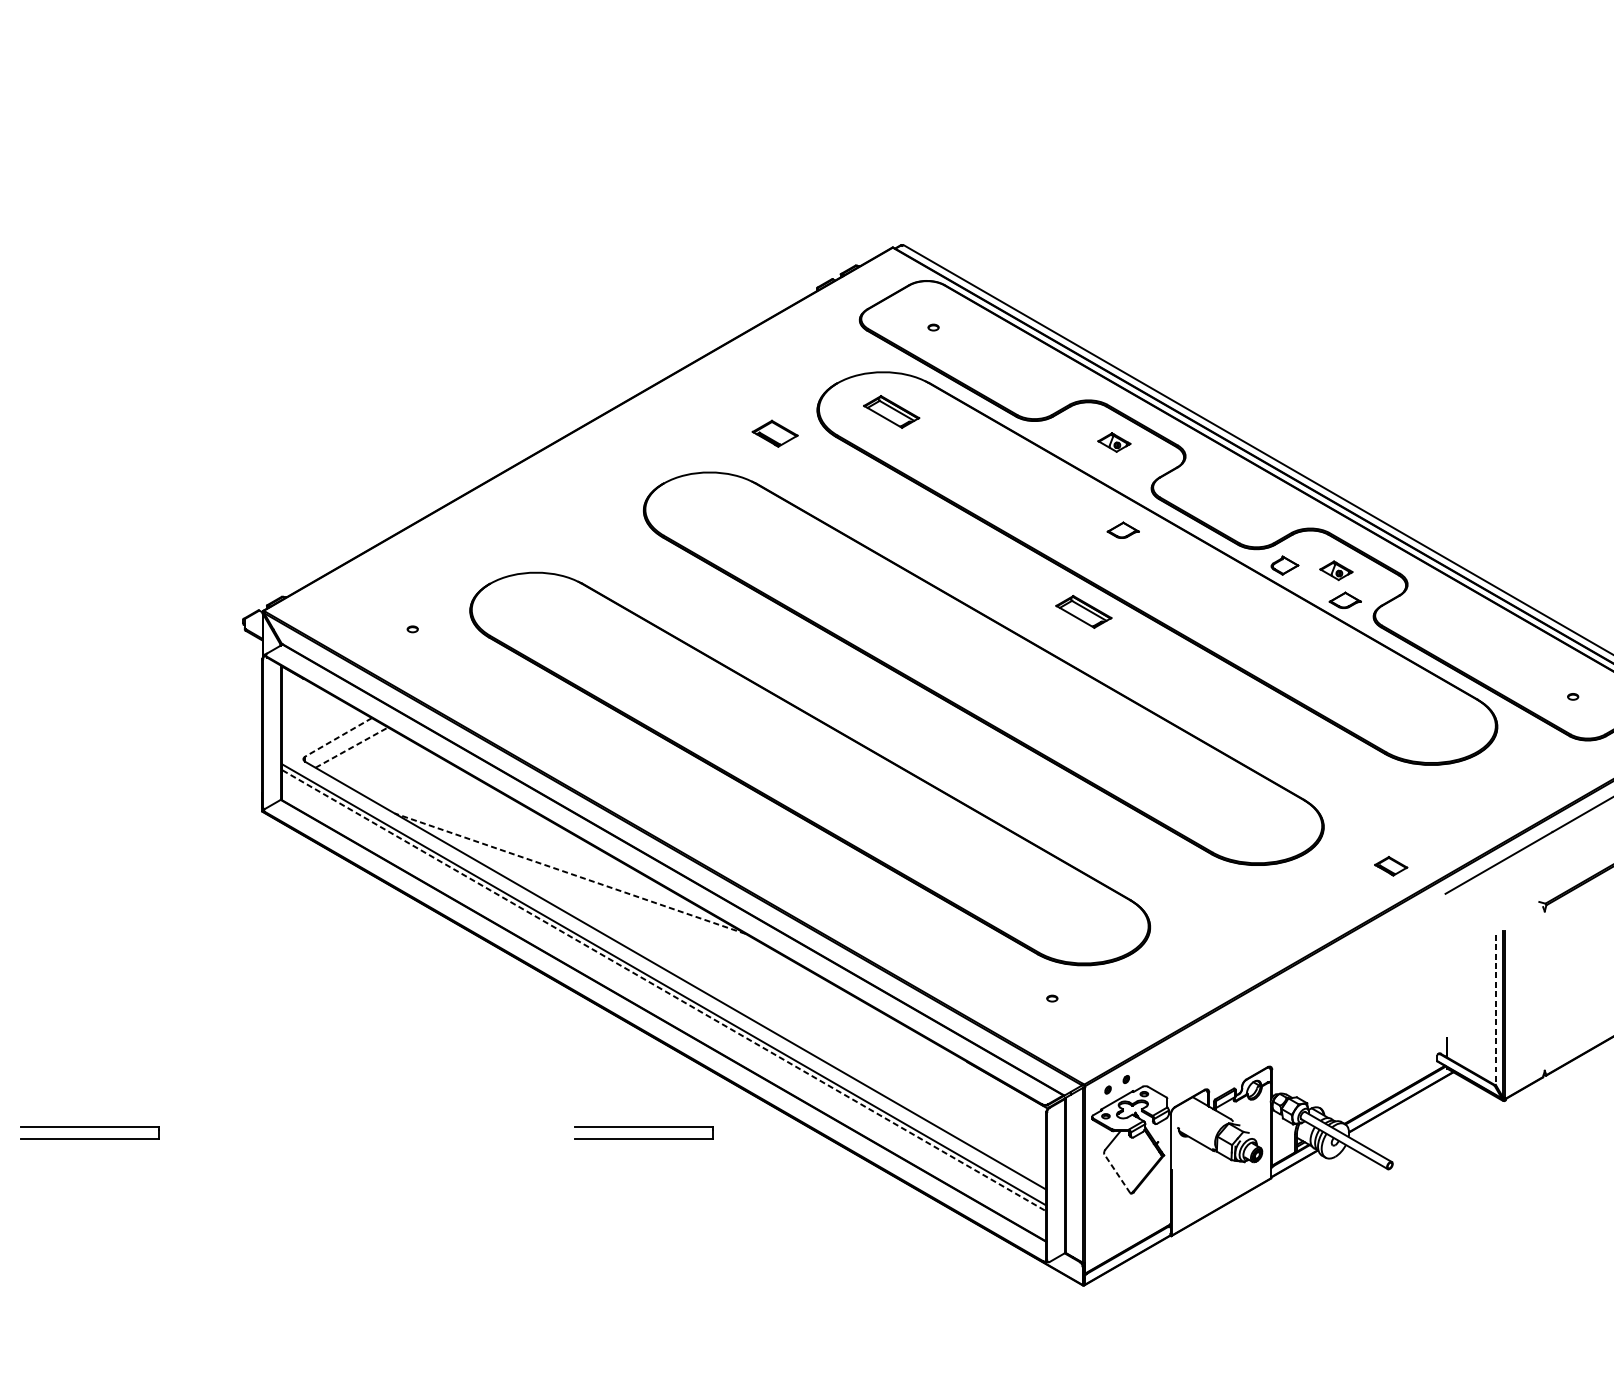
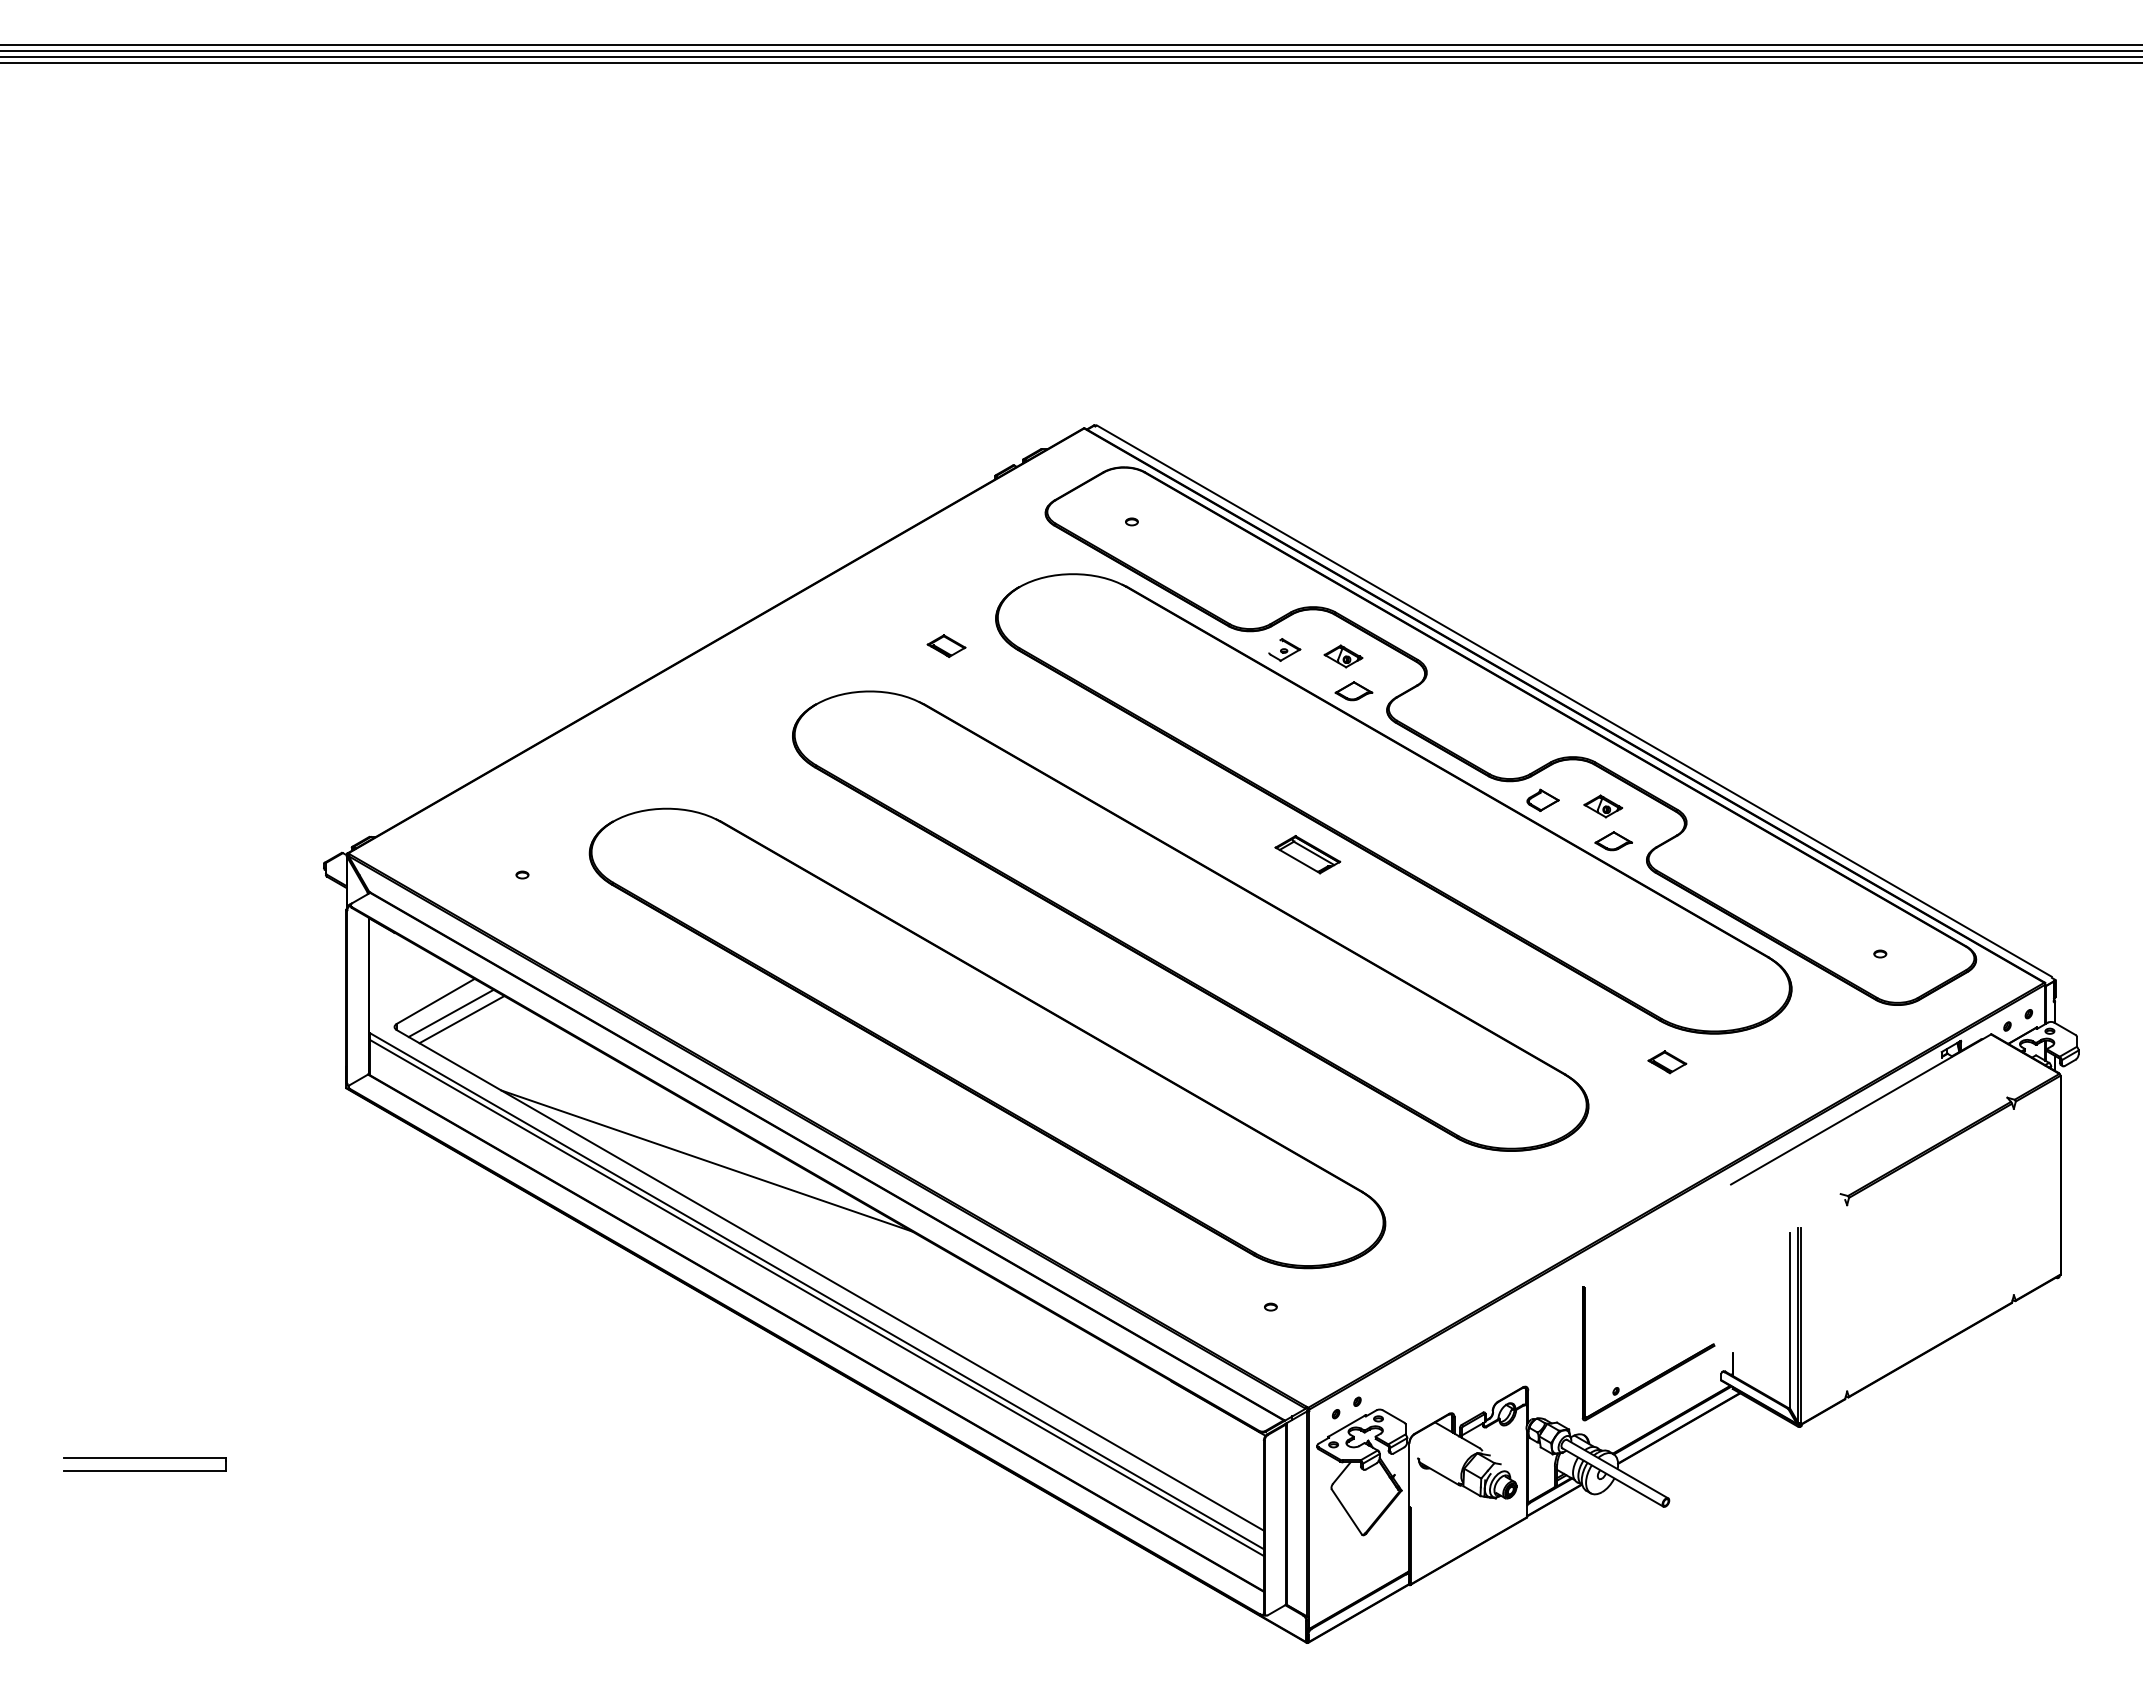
part: (891, 411) -> (1082, 620), removed
part: (775, 433) -> (946, 645), size x0.71
part: (1063, 436) -> (1284, 649), added
part: (1122, 530) -> (1353, 691), moved
line: (338, 737) -> (435, 1001), dashed -> solid
line: (352, 747) -> (451, 1013), dashed -> solid
line: (360, 752) -> (461, 1019), added
part: (1391, 866) -> (1667, 1062), moved
line: (570, 873) -> (706, 1160), dashed -> solid
line: (664, 991) -> (817, 1298), dashed -> solid
line: (1495, 1010) -> (1789, 1320), dashed -> solid
part: (1385, 1055) -> (1660, 1373), added
part: (643, 1133) -> (792, 1464), removed
line: (1116, 1173) -> (1346, 1511), dashed -> solid

